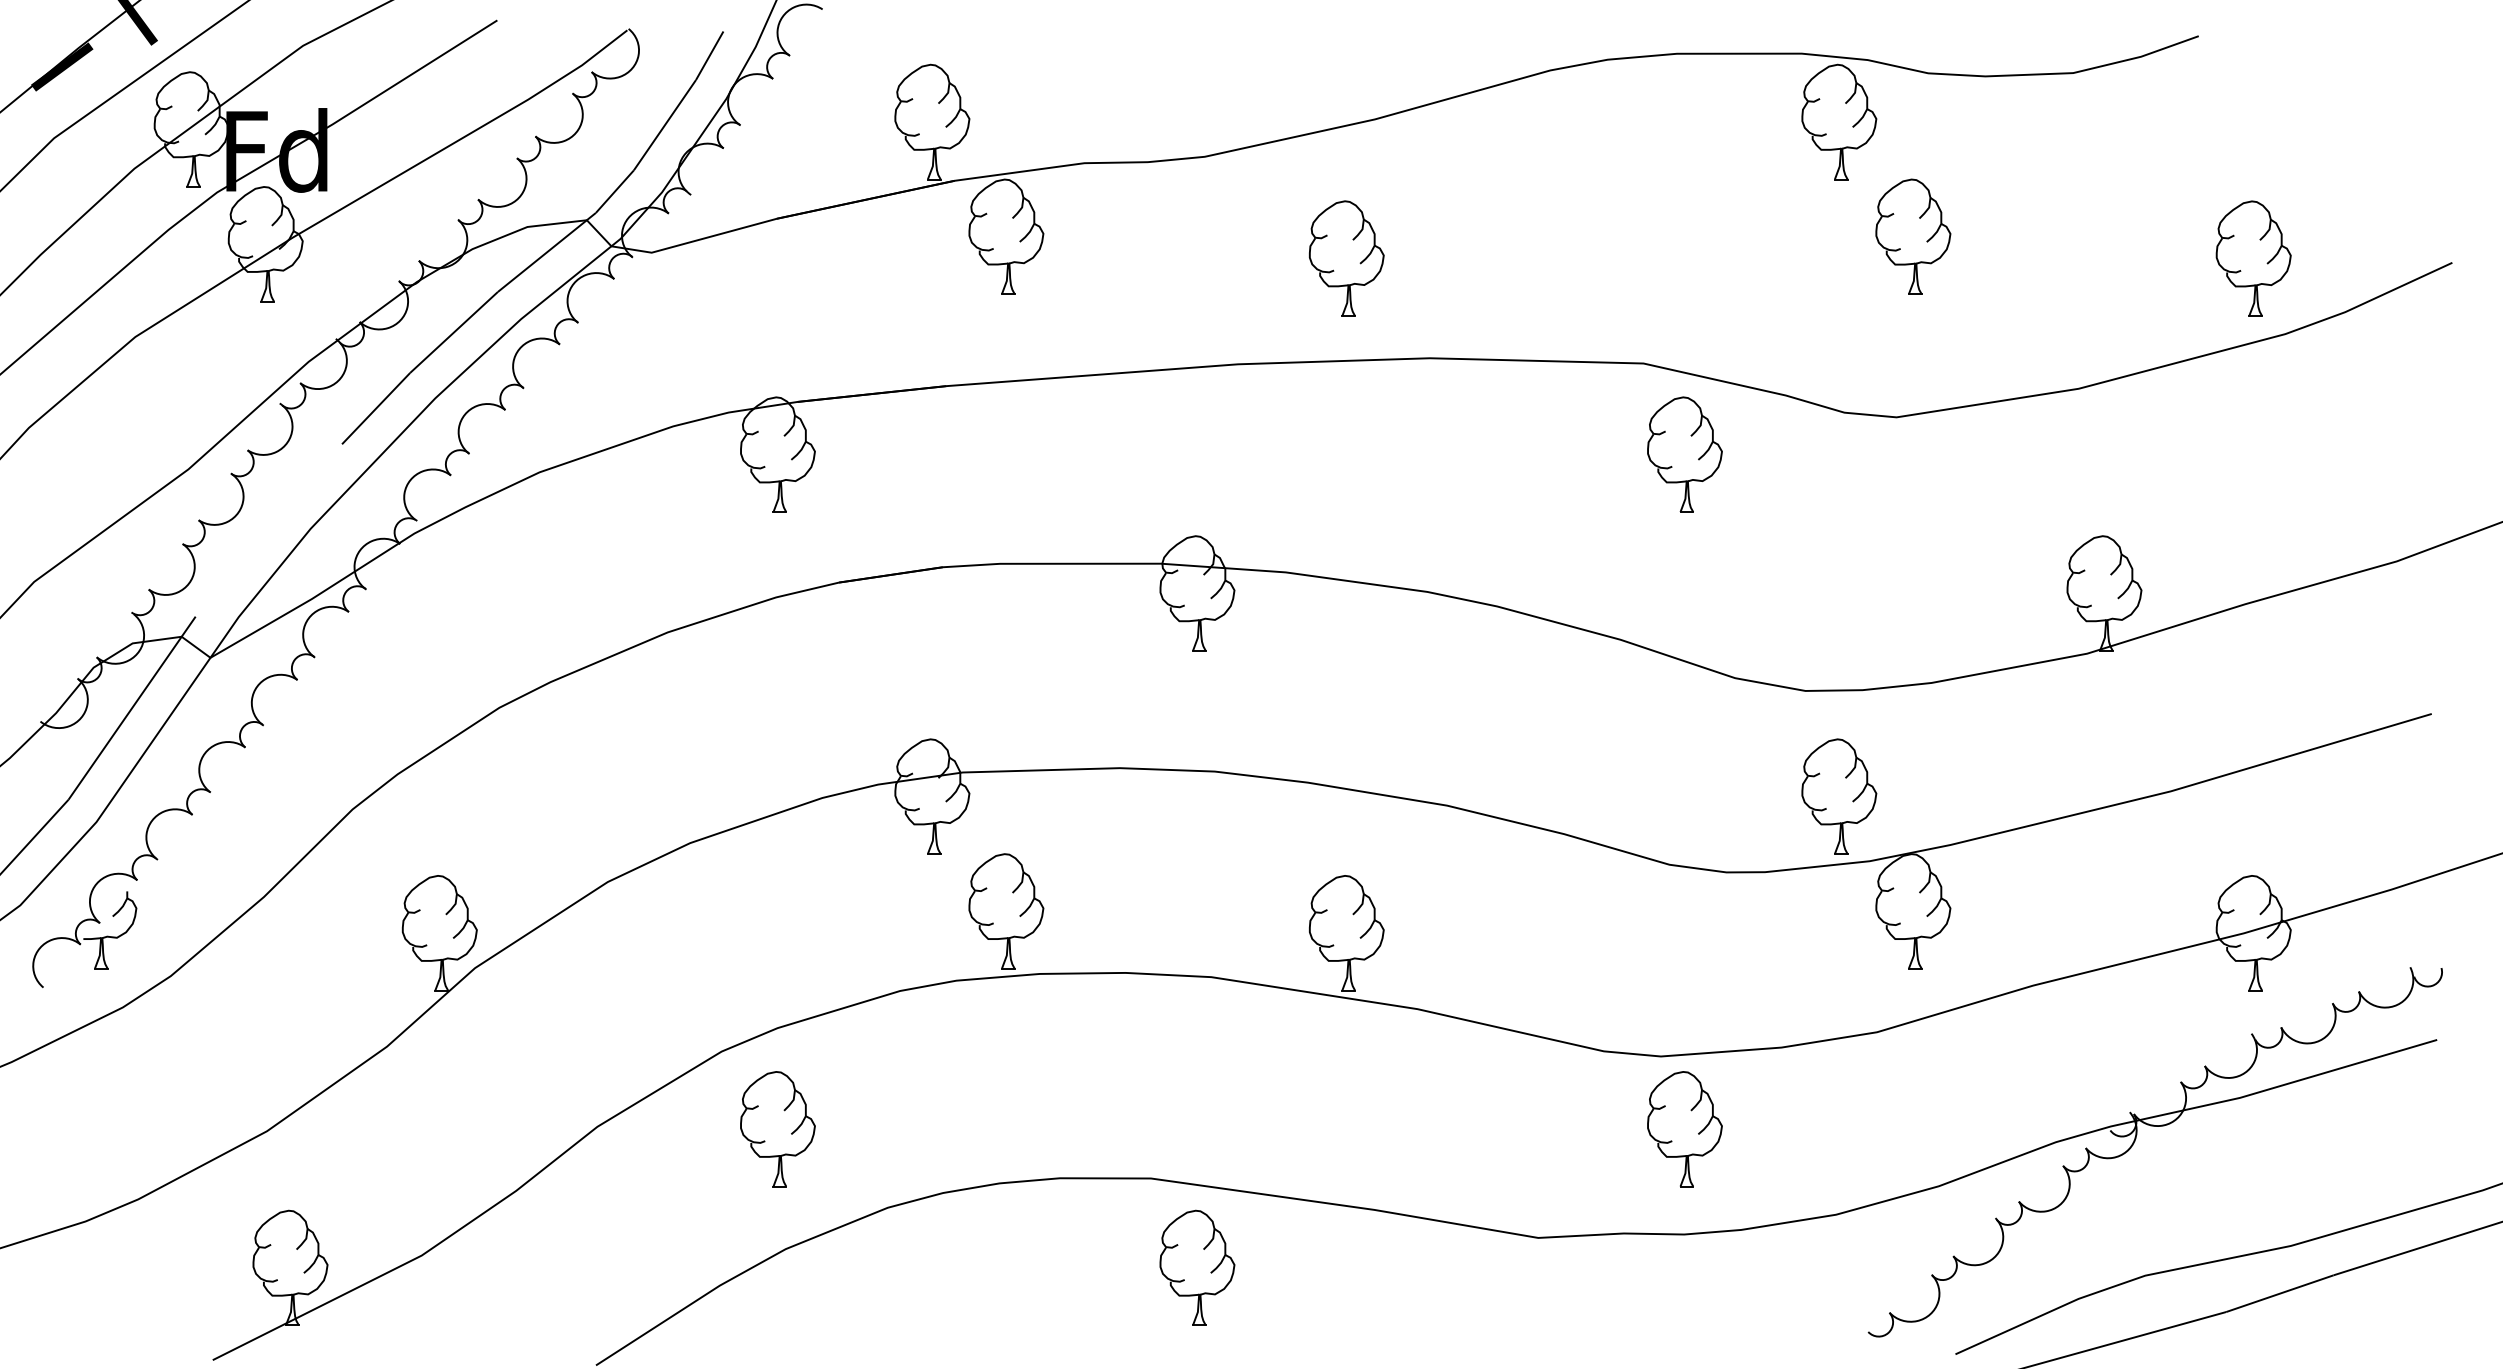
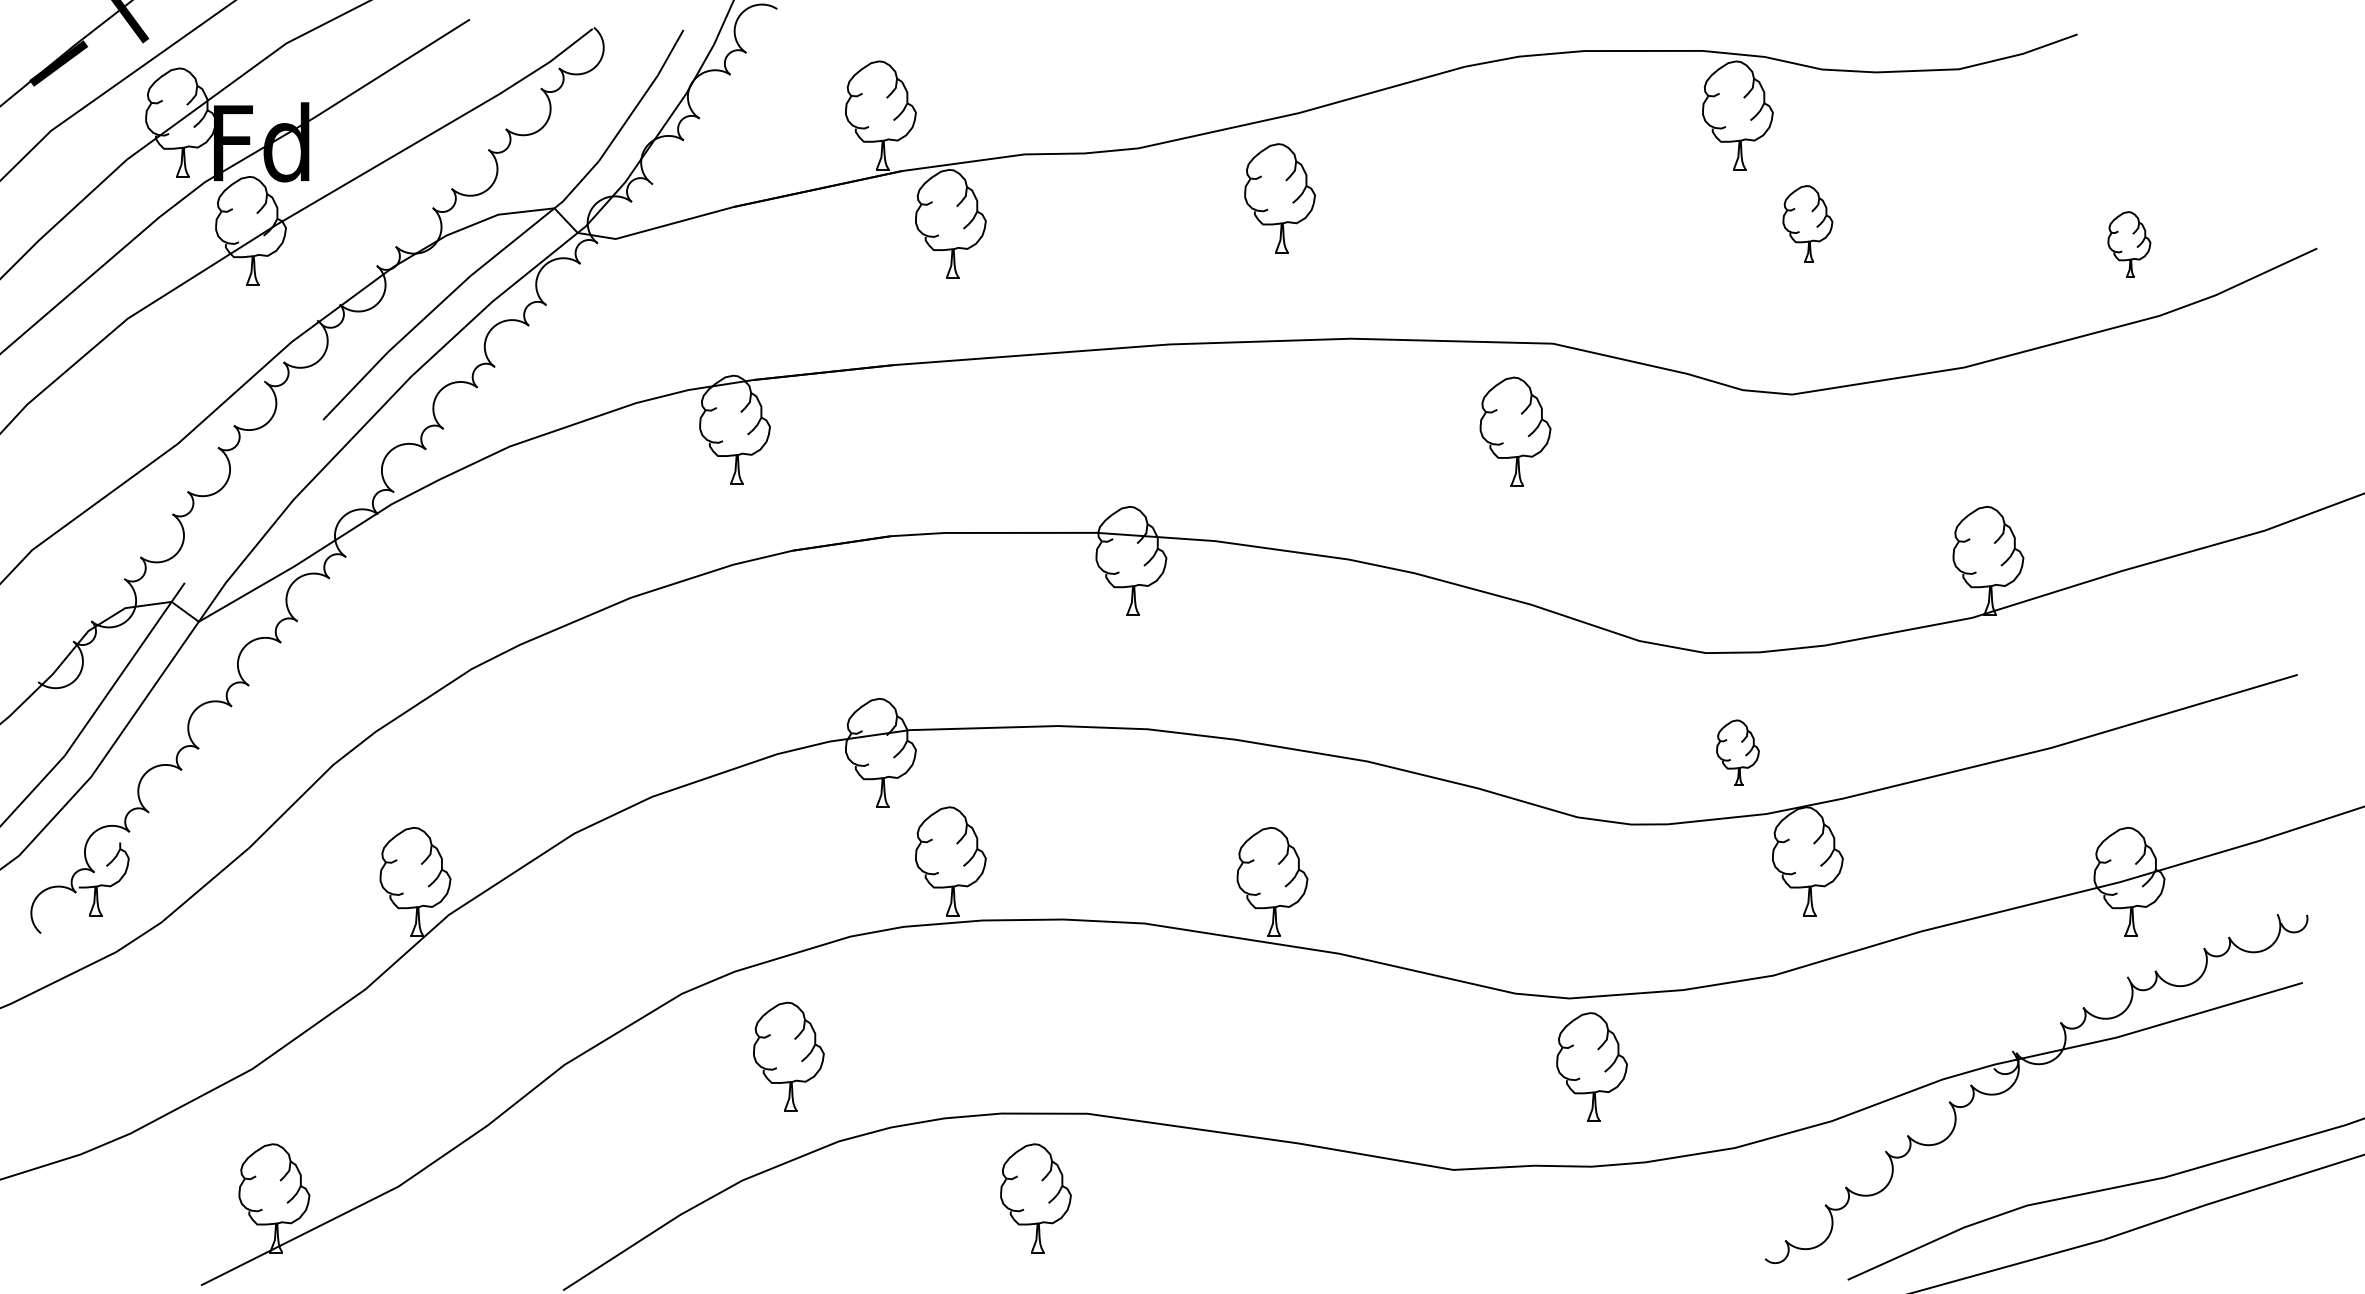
part: (1913, 236) -> (1808, 223), size x0.7
part: (1346, 258) -> (1279, 198), moved
part: (2253, 258) -> (2129, 244), size x0.6
part: (1684, 454) -> (1515, 431), moved
part: (1839, 796) -> (1738, 752), size x0.6
part: (777, 1129) -> (788, 1057), moved
part: (1197, 1267) -> (1036, 1197), moved

